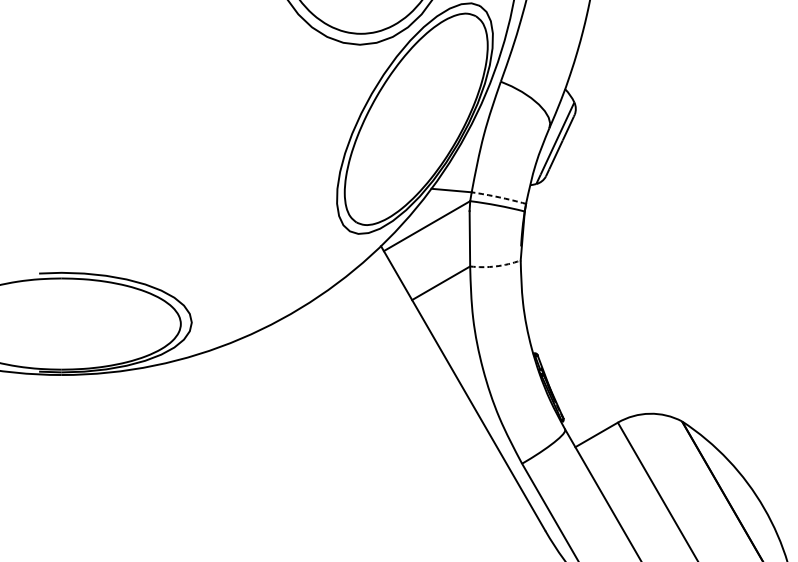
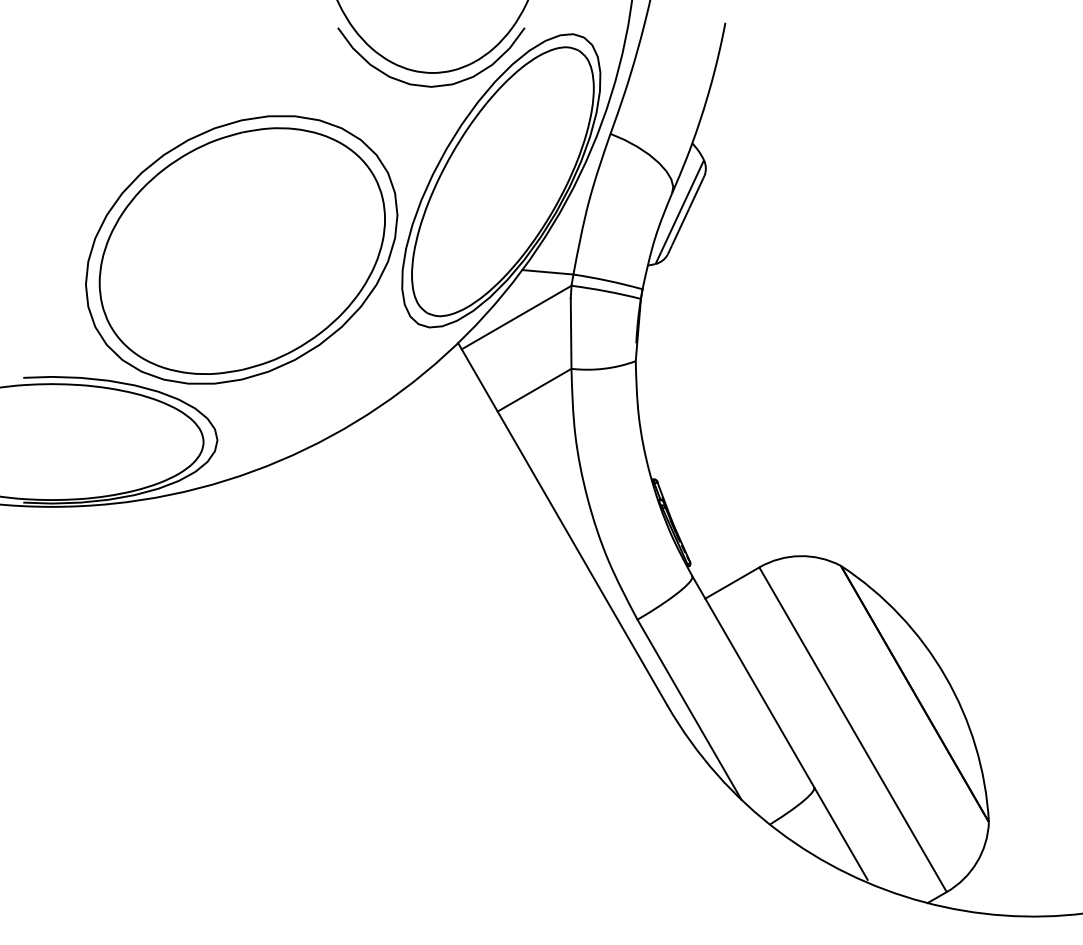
part: (210, 172) -> (241, 249), added
arc: (499, 197) -> (608, 280), dashed -> solid
arc: (496, 266) -> (604, 368), dashed -> solid

